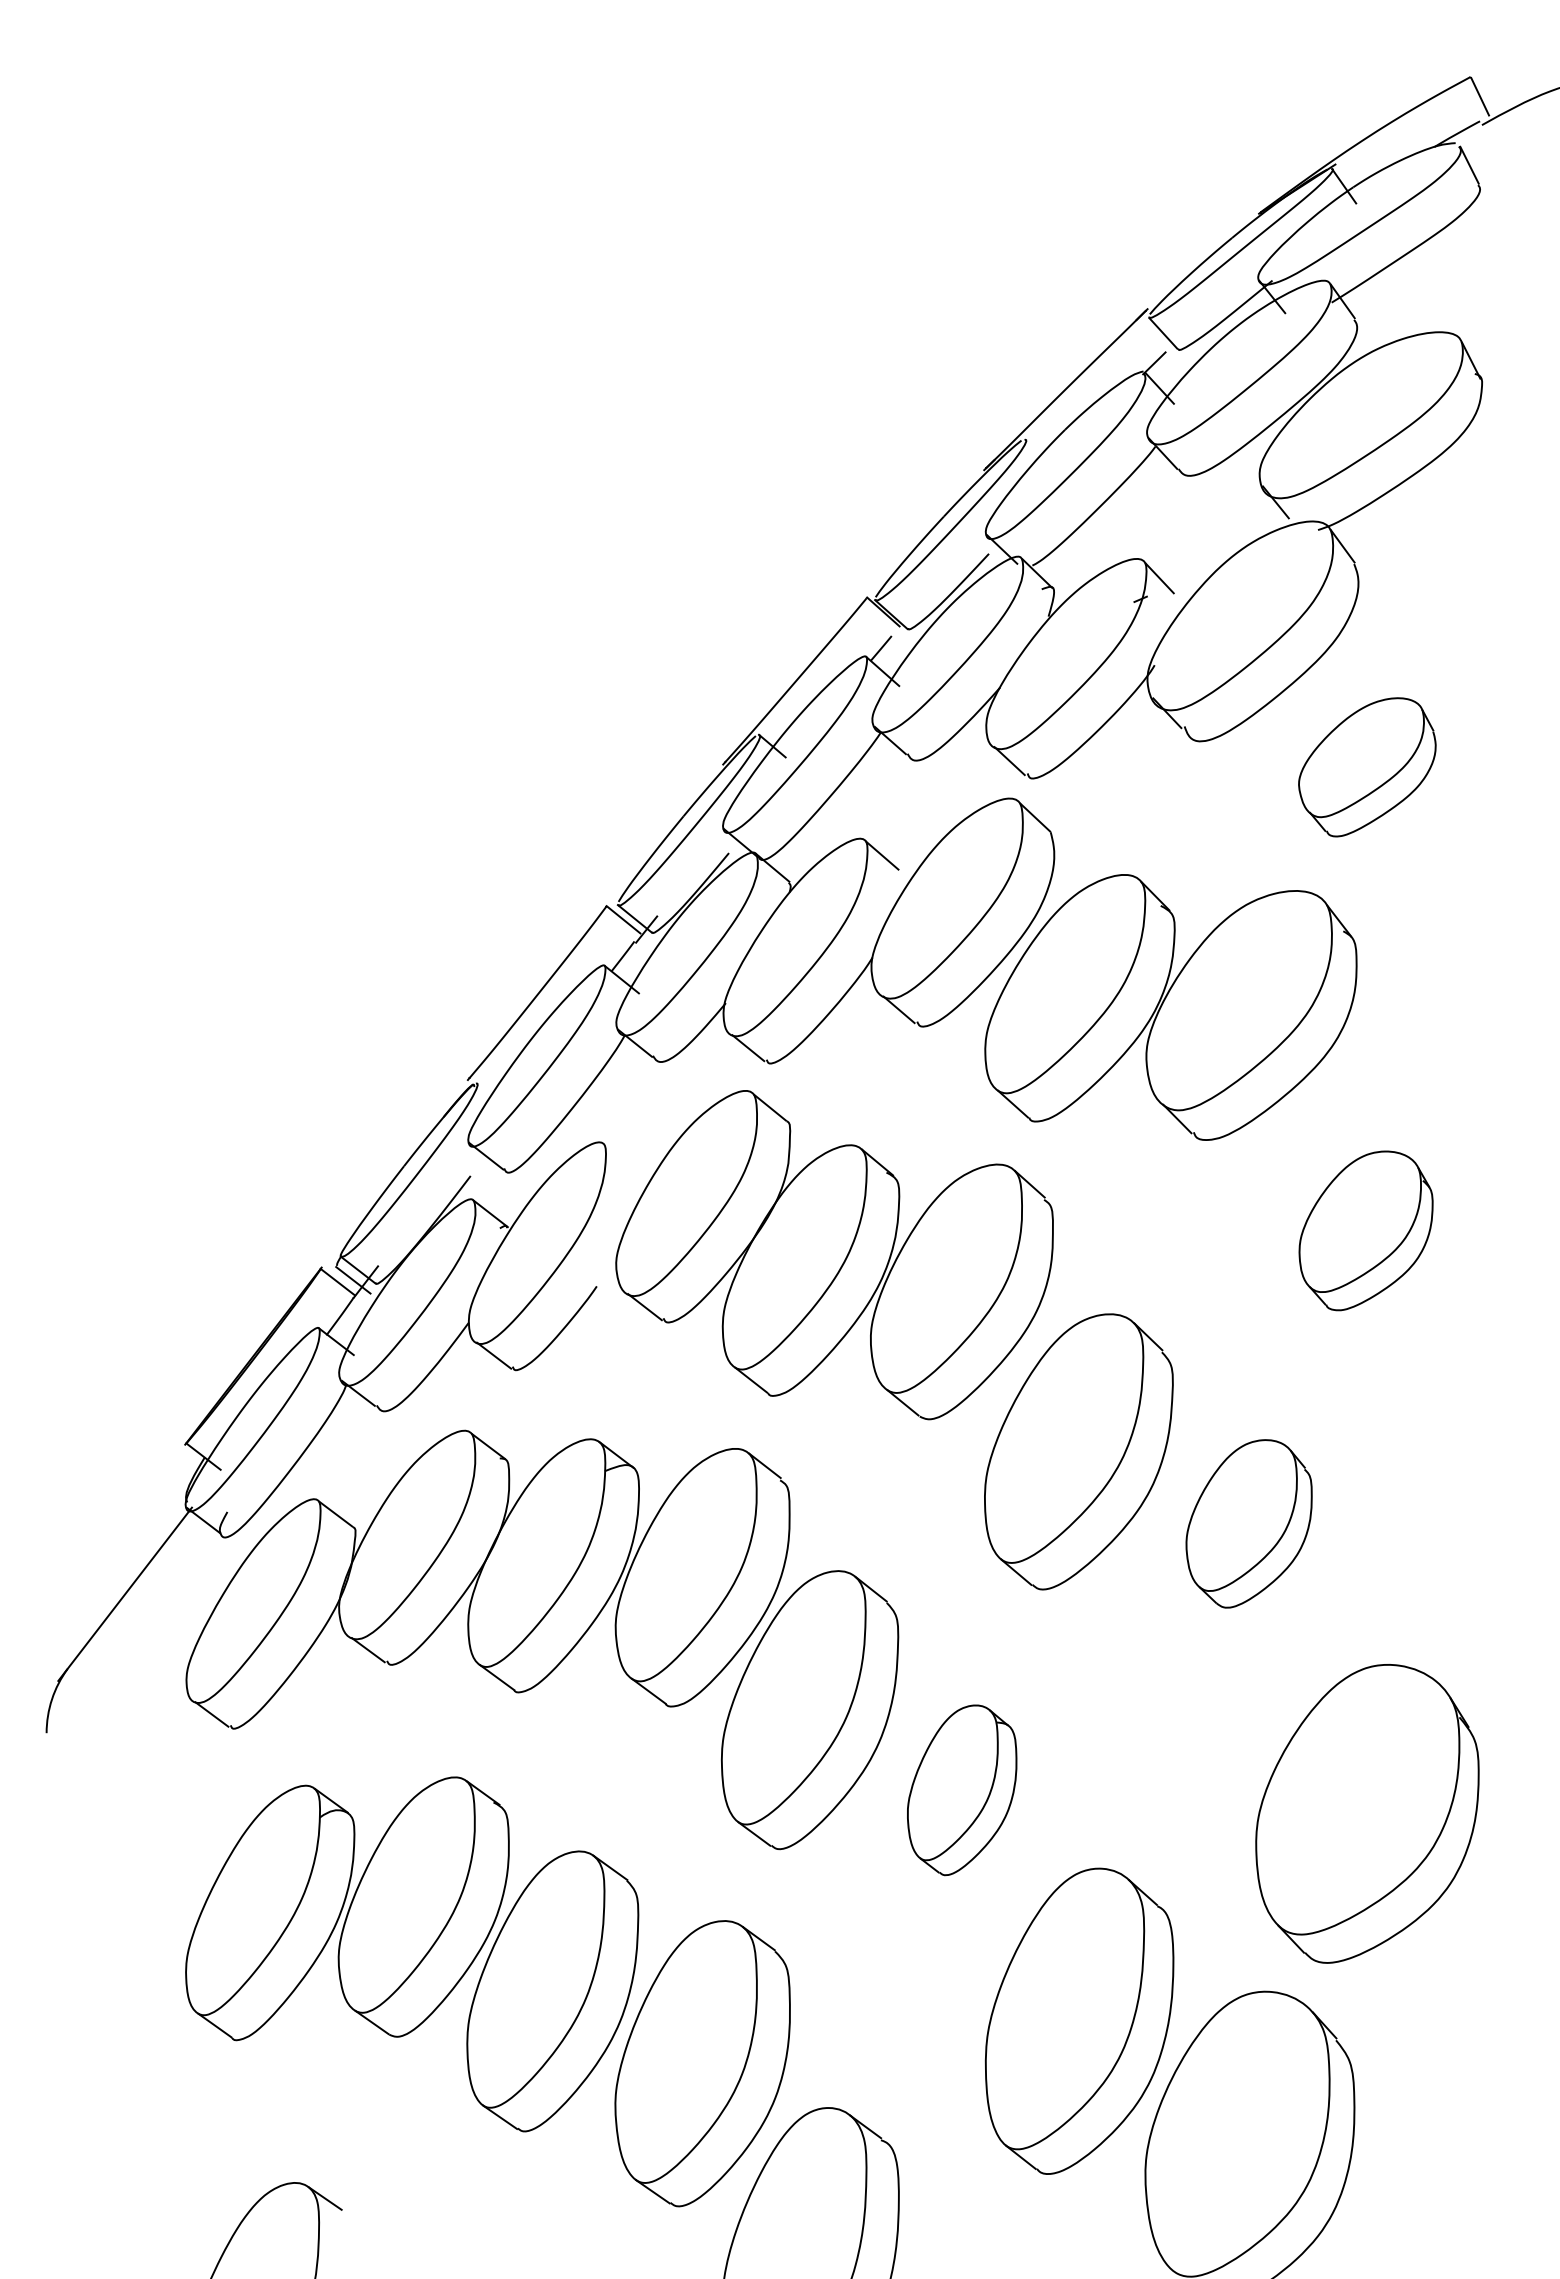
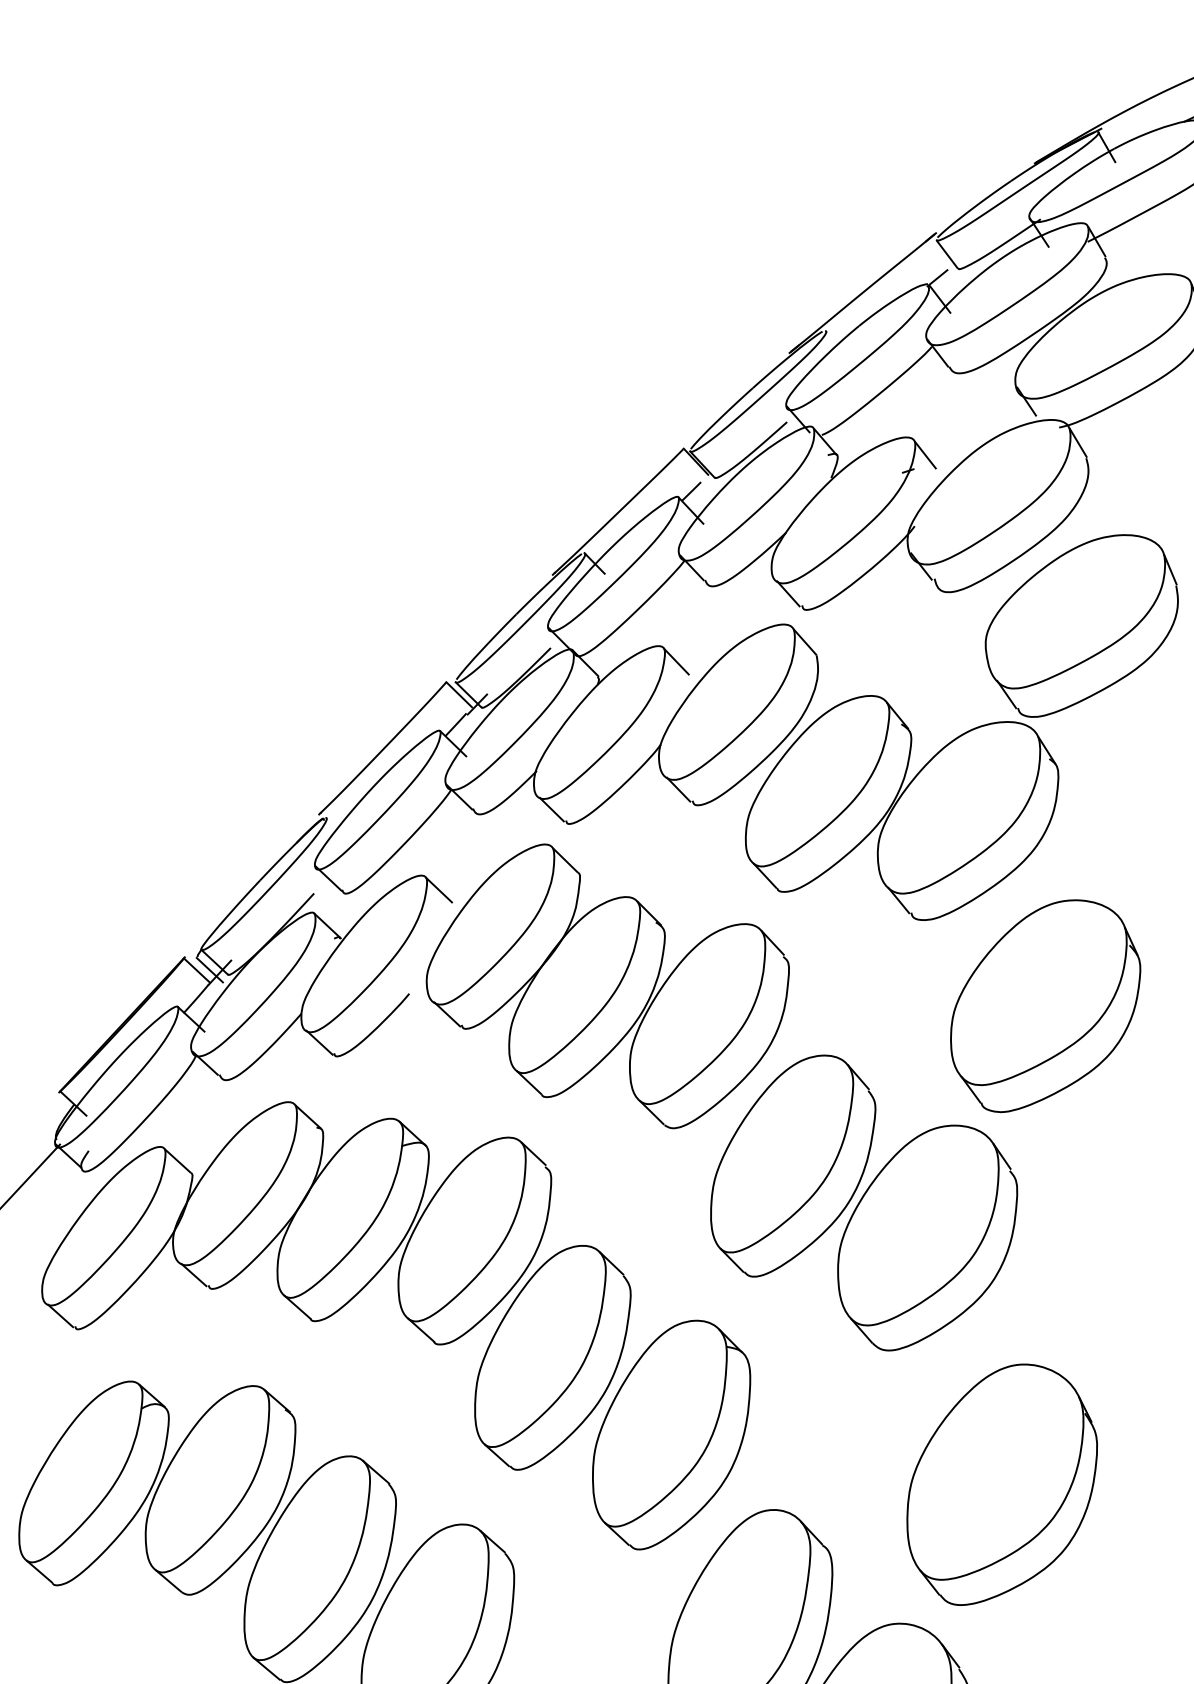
part: (1367, 767) -> (1081, 626), size x1.67
line: (621, 1157) -> (439, 889), added
part: (1365, 1230) -> (1044, 1006), size x1.67
part: (1248, 1523) -> (926, 1238), size x1.67
part: (961, 1790) -> (670, 1435), size x1.67

